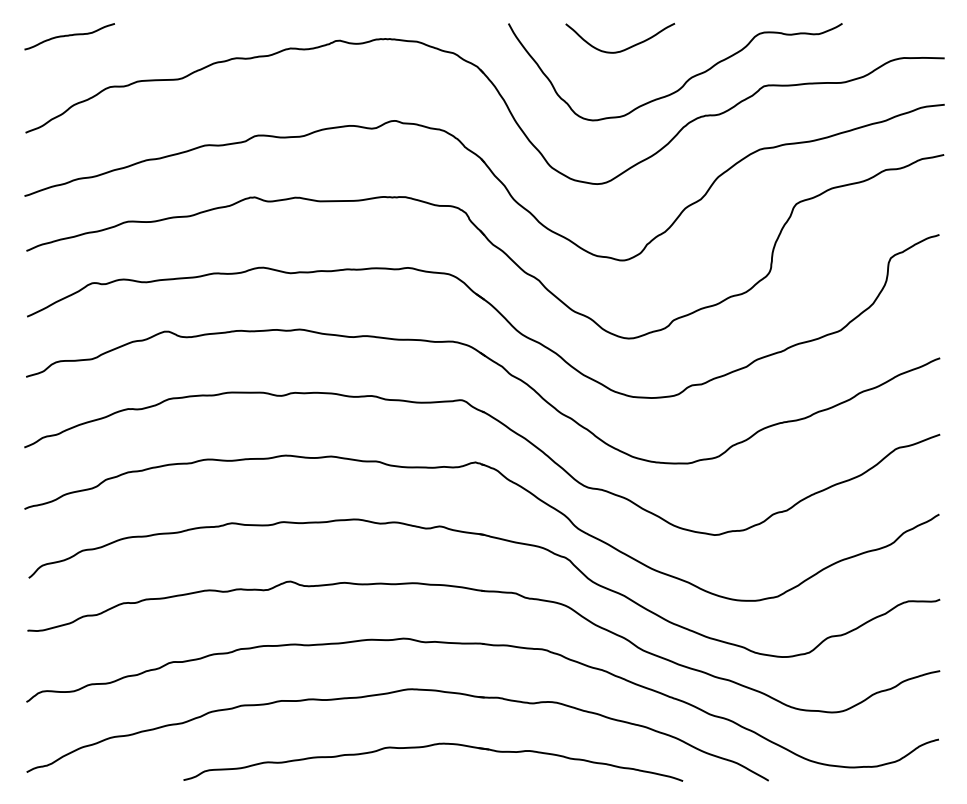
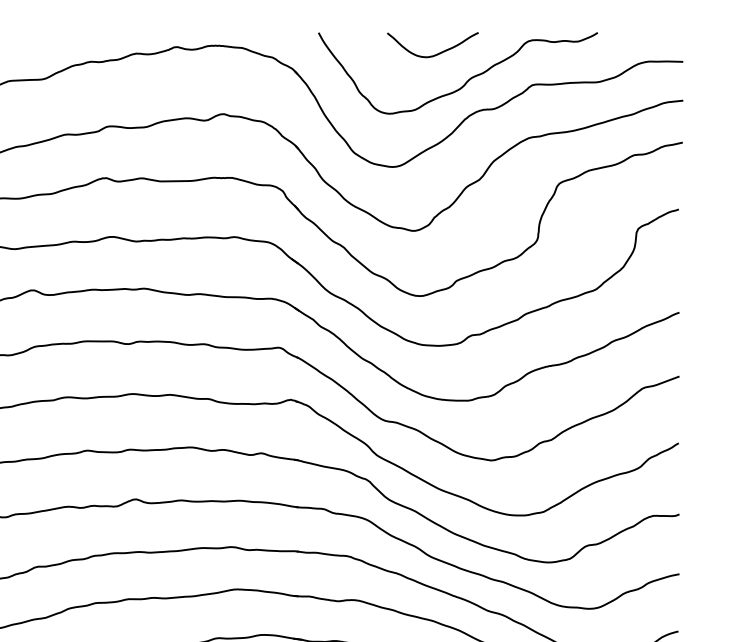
curve: (625, 48) -> (437, 53), moved

